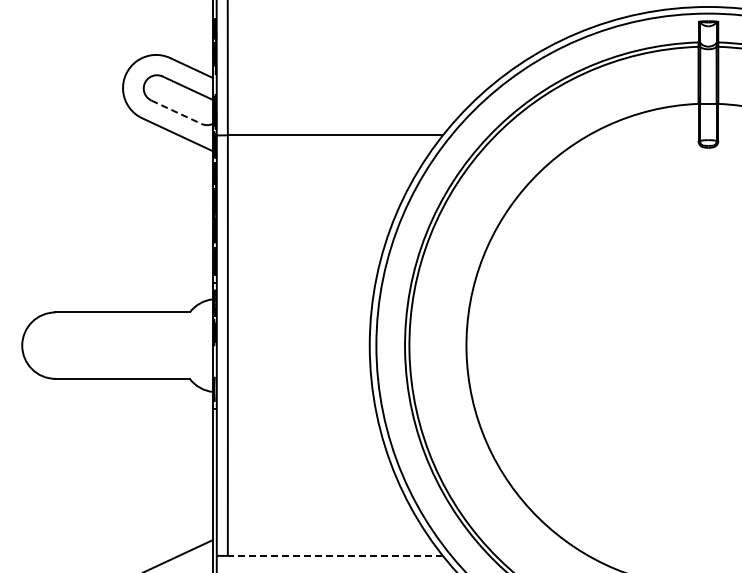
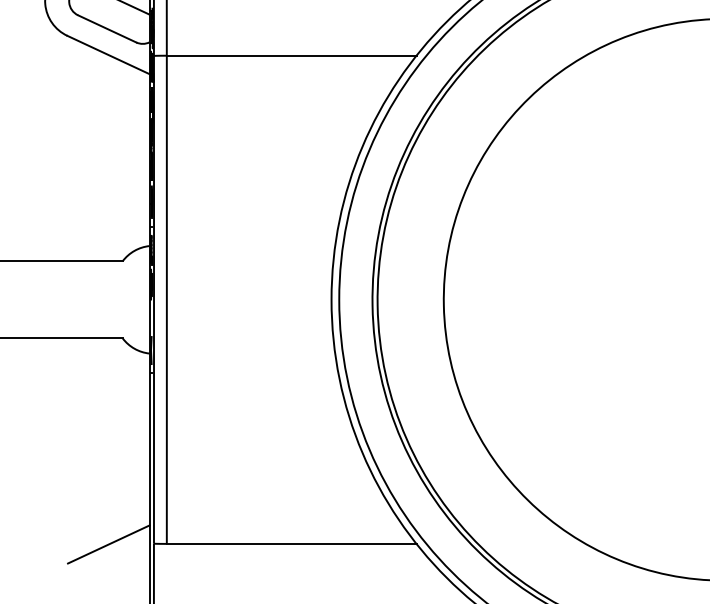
line: (176, 112) -> (107, 29), dashed -> solid
line: (335, 555) -> (291, 543), dashed -> solid

